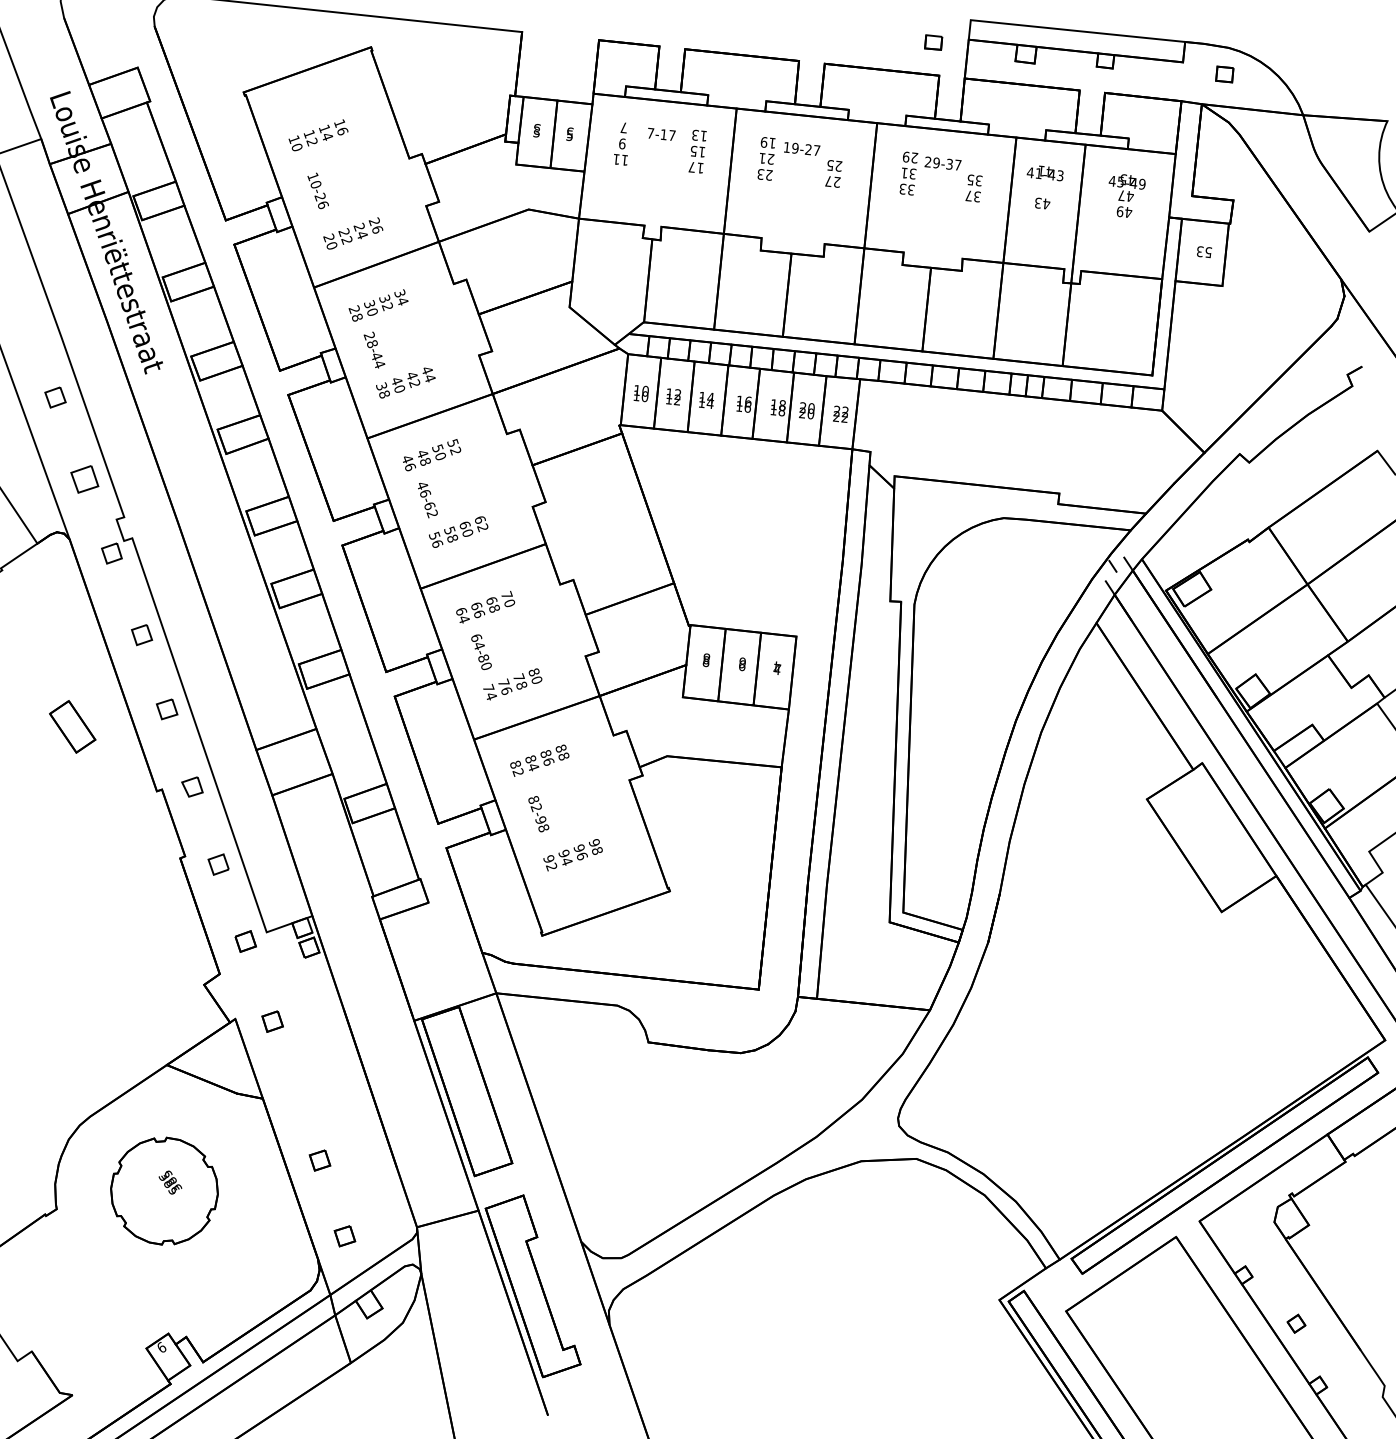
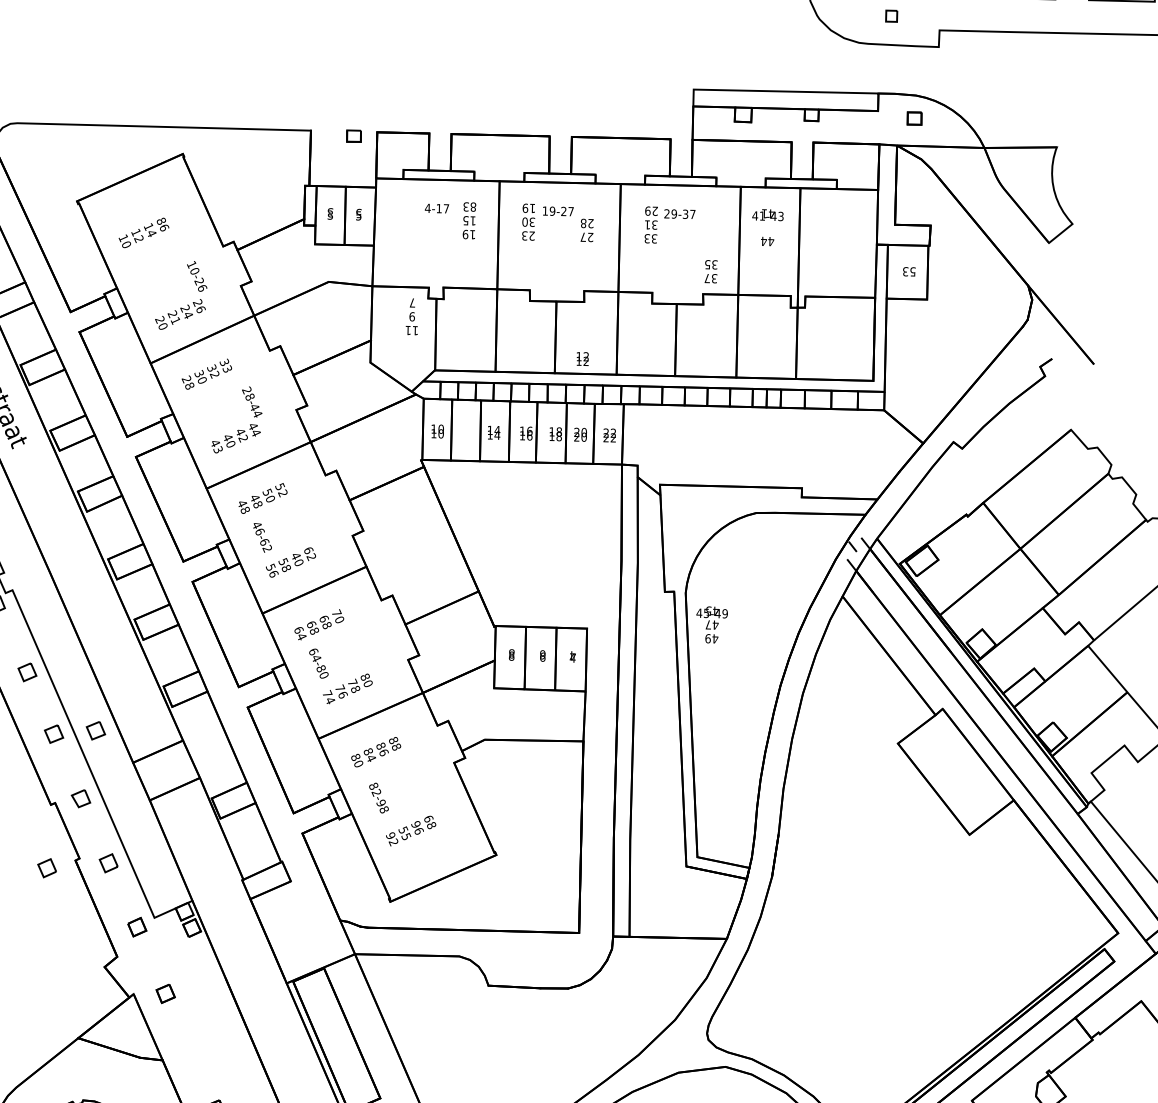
part: (933, 42) -> (353, 136), moved
text: (339, 123) -> (161, 221), 16 -> 86
text: (650, 132) -> (427, 207), 7-17 -> 4-17
text: (703, 135) -> (473, 206), 13 -> 83
text: (620, 143) -> (410, 316), moved
text: (766, 158) -> (528, 221), 21 -> 30
text: (830, 165) -> (583, 223), 25 -> 28
text: (691, 166) -> (464, 233), 17 -> 19
text: (973, 188) -> (710, 271), moved
text: (317, 190) -> (196, 276), moved
text: (1126, 195) -> (712, 624), moved
text: (1038, 202) -> (764, 240), 43 -> 44
text: (346, 239) -> (175, 320), 22 -> 21
text: (402, 301) -> (227, 369), 34 -> 33
text: (374, 349) -> (252, 401), moved
text: (382, 390) -> (216, 446), 38 -> 43
text: (673, 396) -> (582, 358), moved
text: (410, 466) -> (245, 509), 46 -> 48
text: (464, 525) -> (295, 556), 60 -> 40
text: (479, 613) -> (314, 630), 66 -> 68
part: (216, 709) -> (96, 730), added
text: (517, 772) -> (357, 763), 82 -> 80
text: (594, 842) -> (428, 818), 98 -> 68
text: (565, 857) -> (404, 833), 94 -> 55
part: (146, 864) -> (47, 868), added

